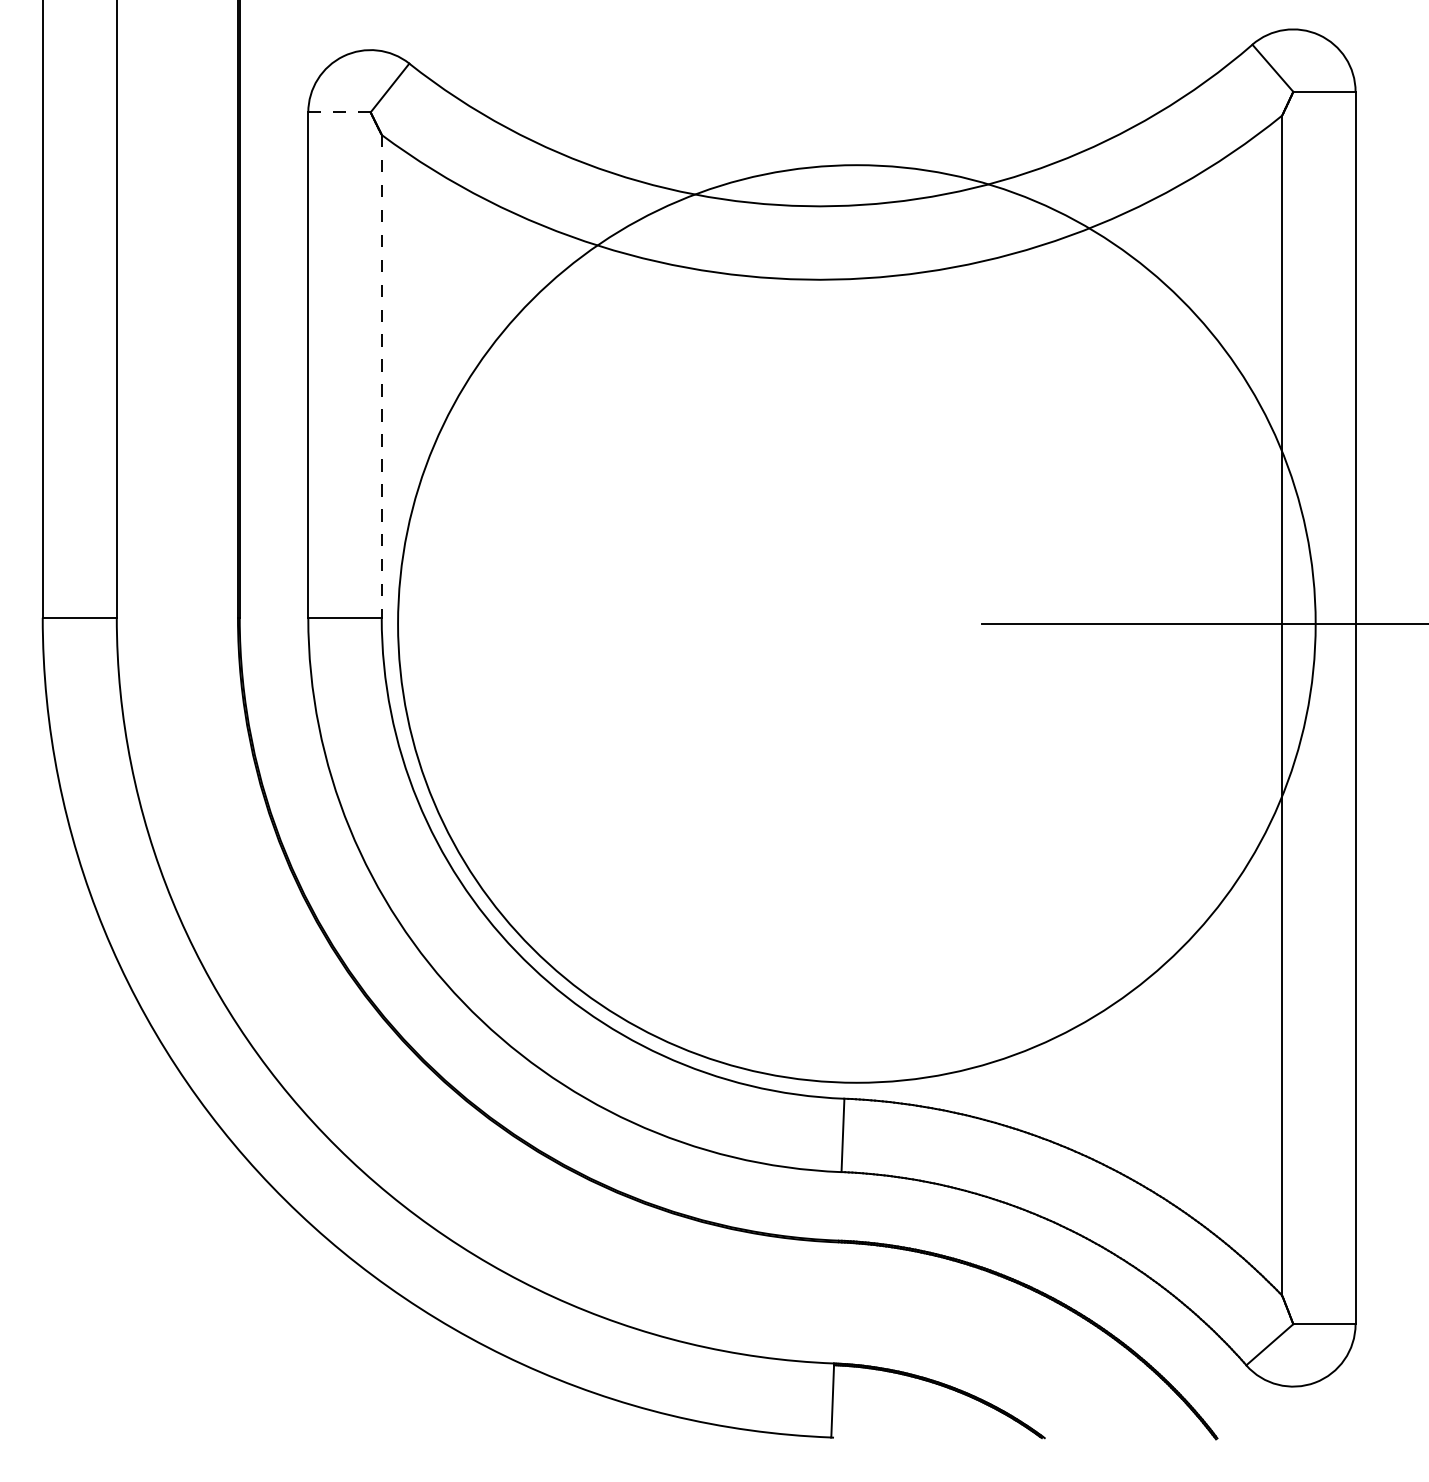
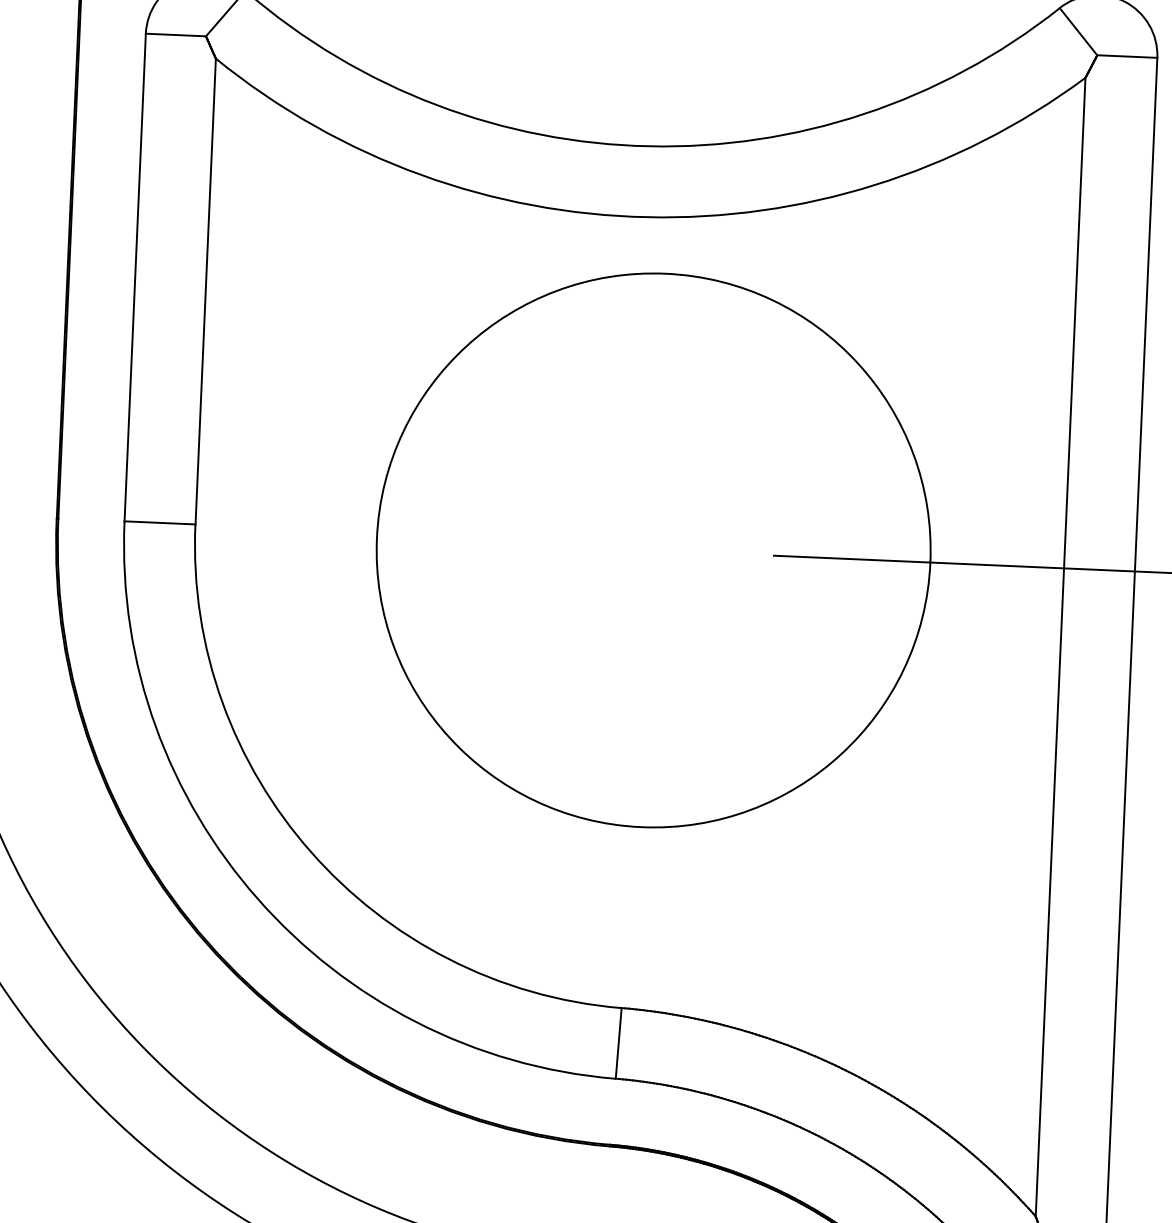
line: (338, 112) -> (174, 35), dashed -> solid
line: (381, 376) -> (205, 291), dashed -> solid
circle: (856, 623) -> (653, 549), size x0.62

